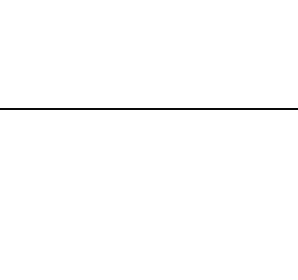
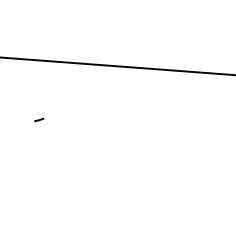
curve: (16, 168) -> (38, 119), added

